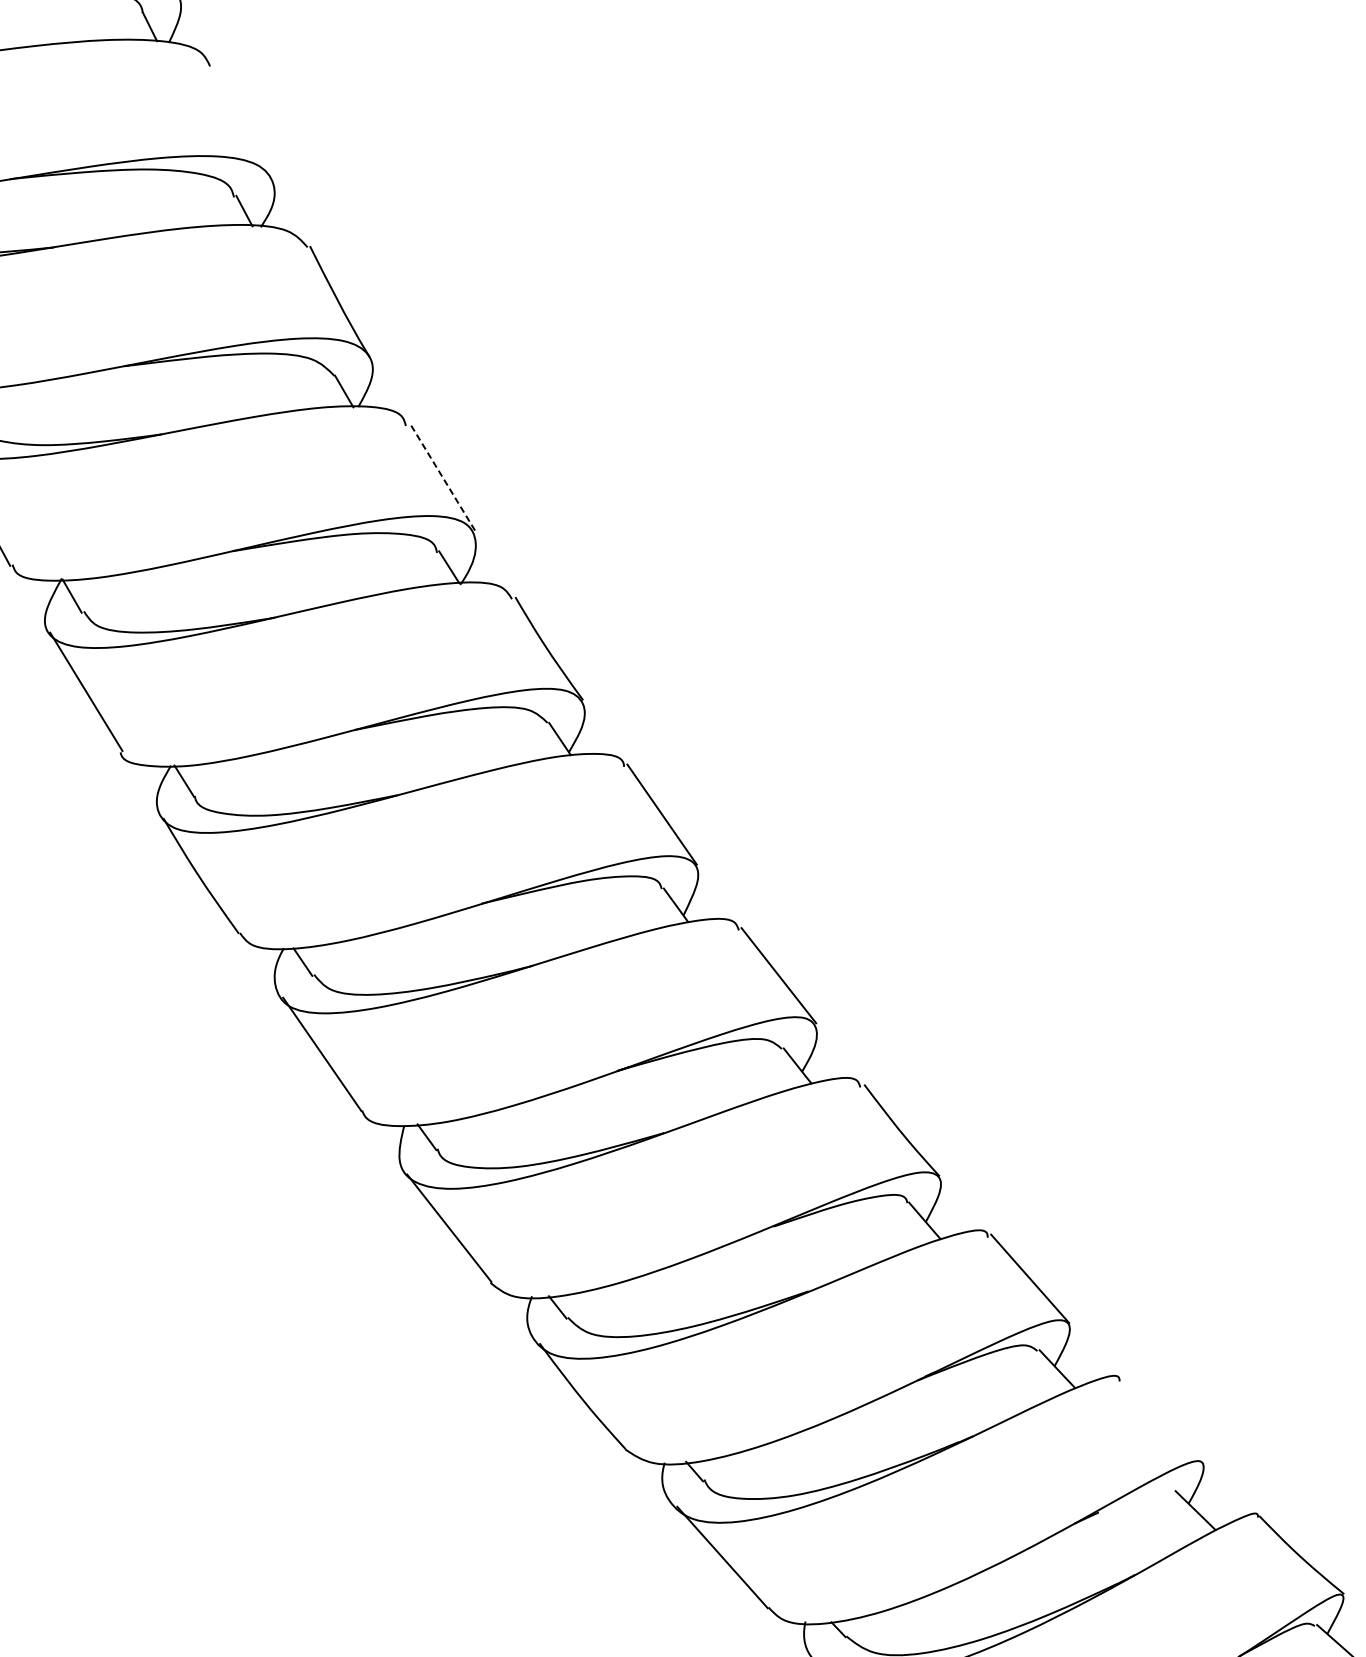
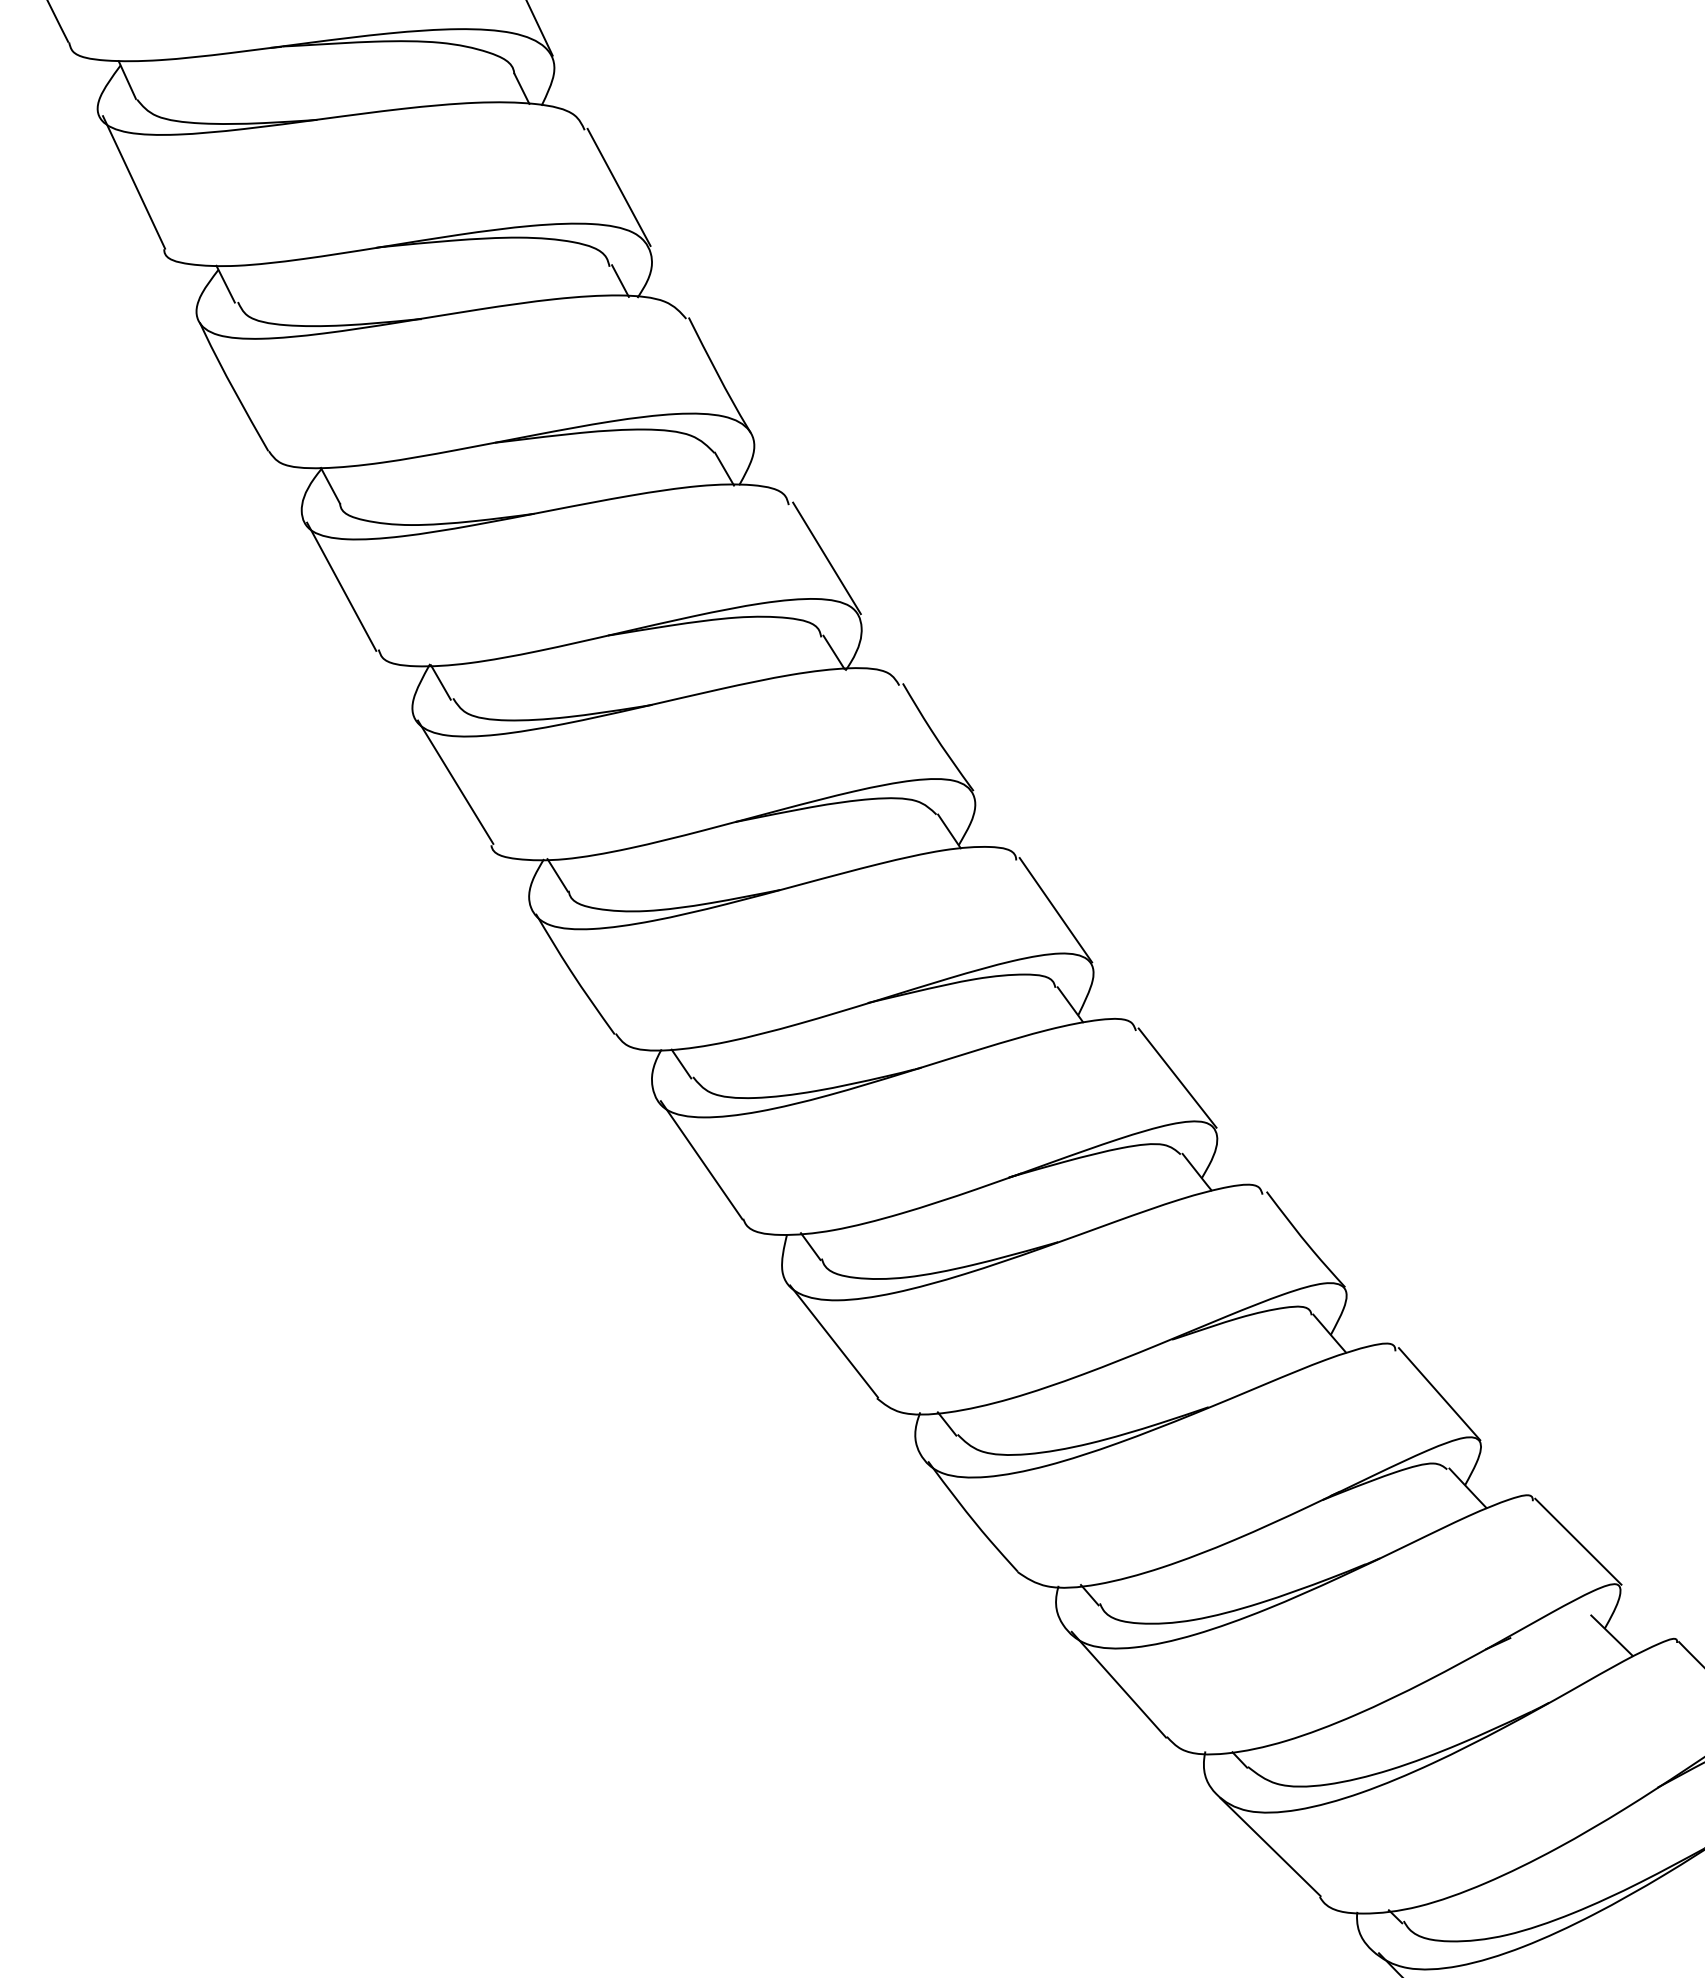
line: (242, 120) -> (618, 186), added
line: (442, 476) -> (826, 557), dashed -> solid
line: (1163, 1420) -> (1578, 1541), added

